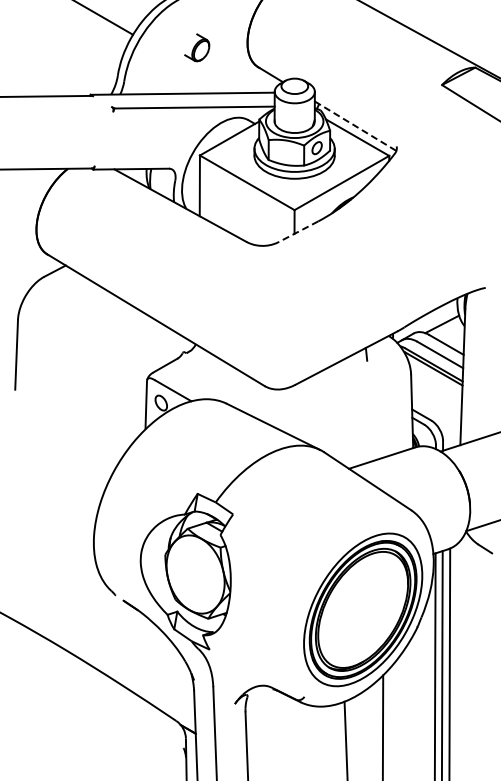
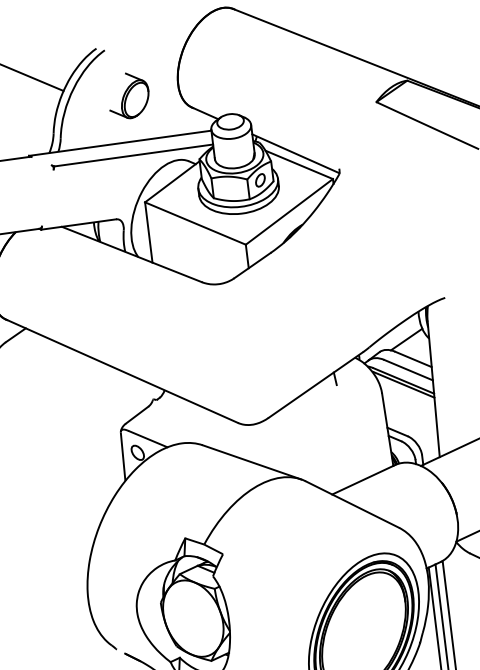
part: (197, 47) -> (129, 95), size x1.67
line: (355, 126) -> (295, 154), dashed -> solid
line: (298, 231) -> (252, 265), dashed -> solid

